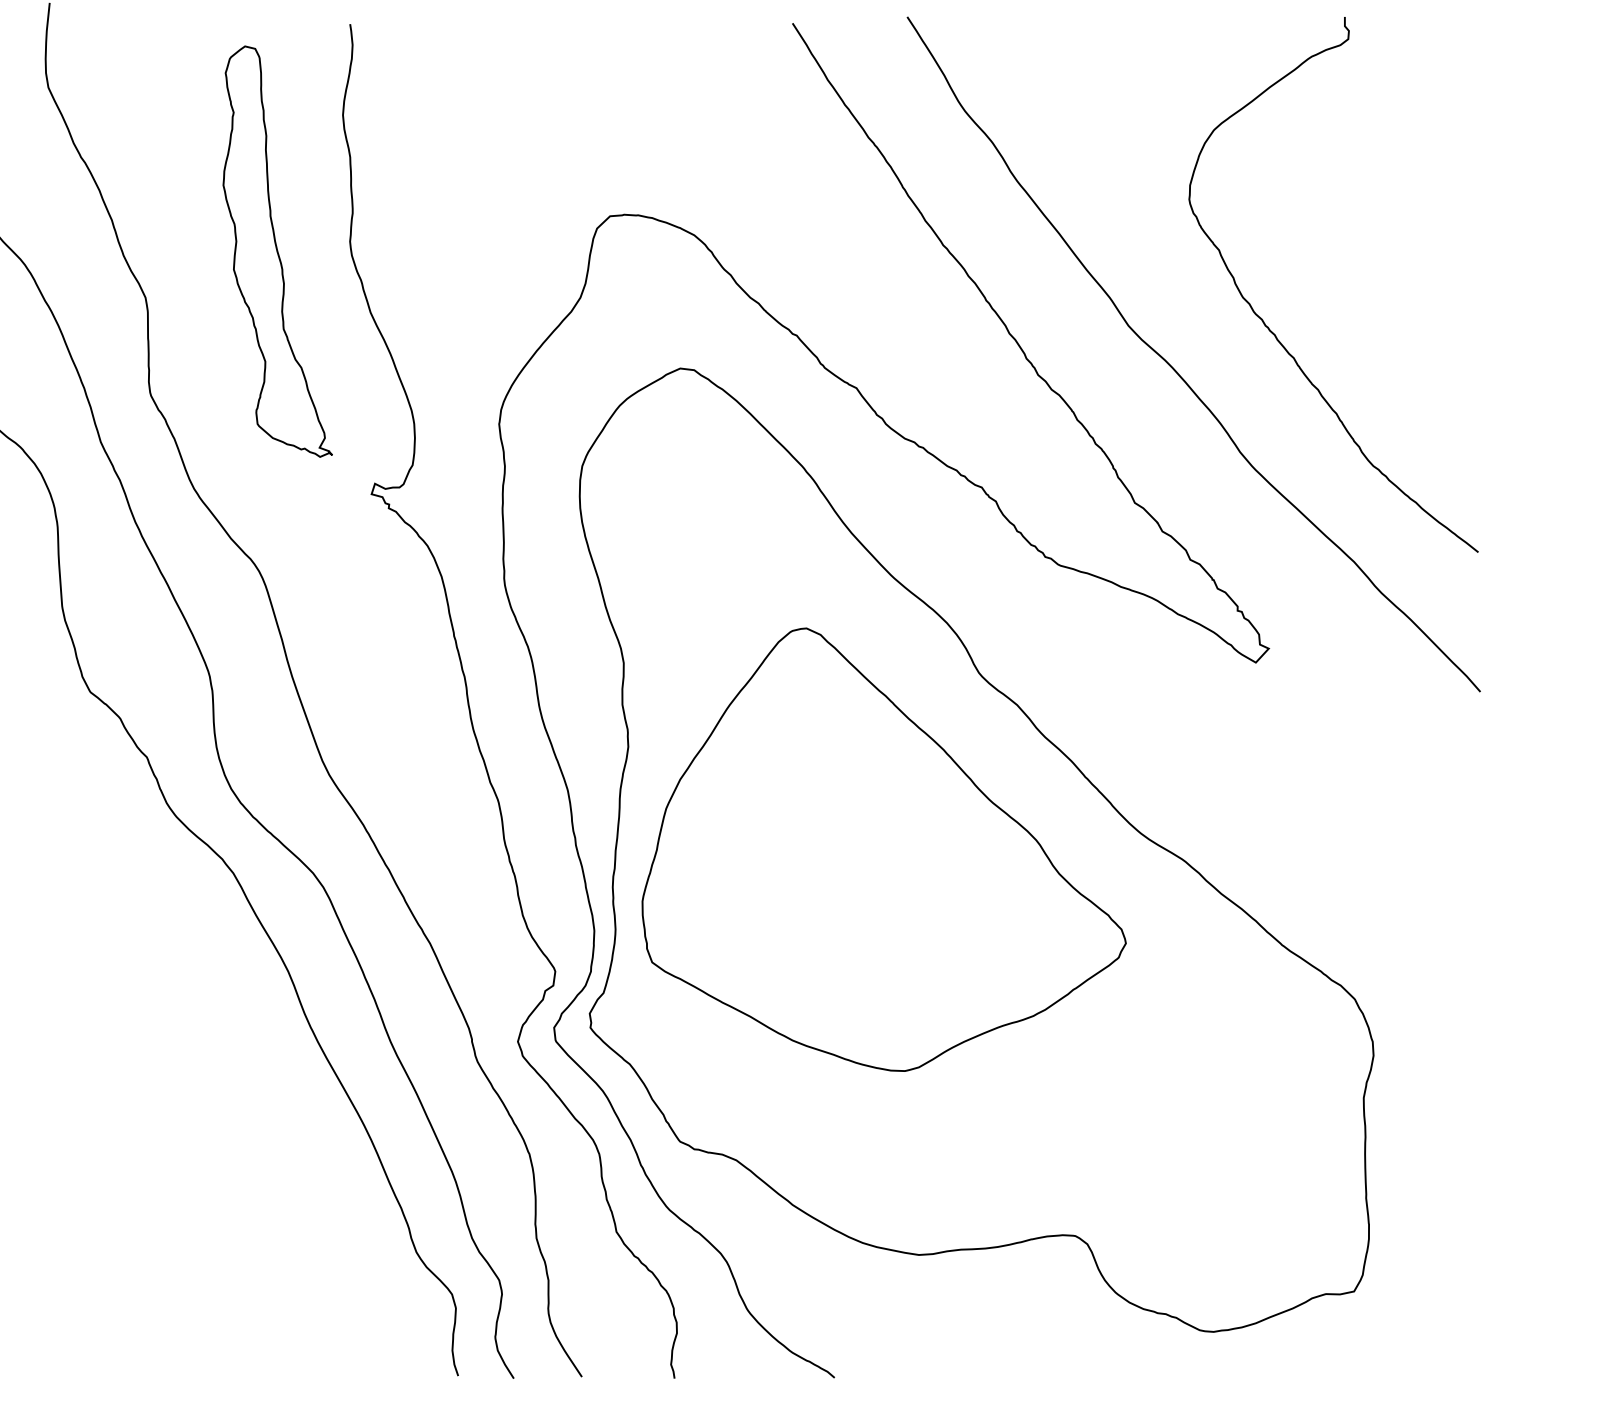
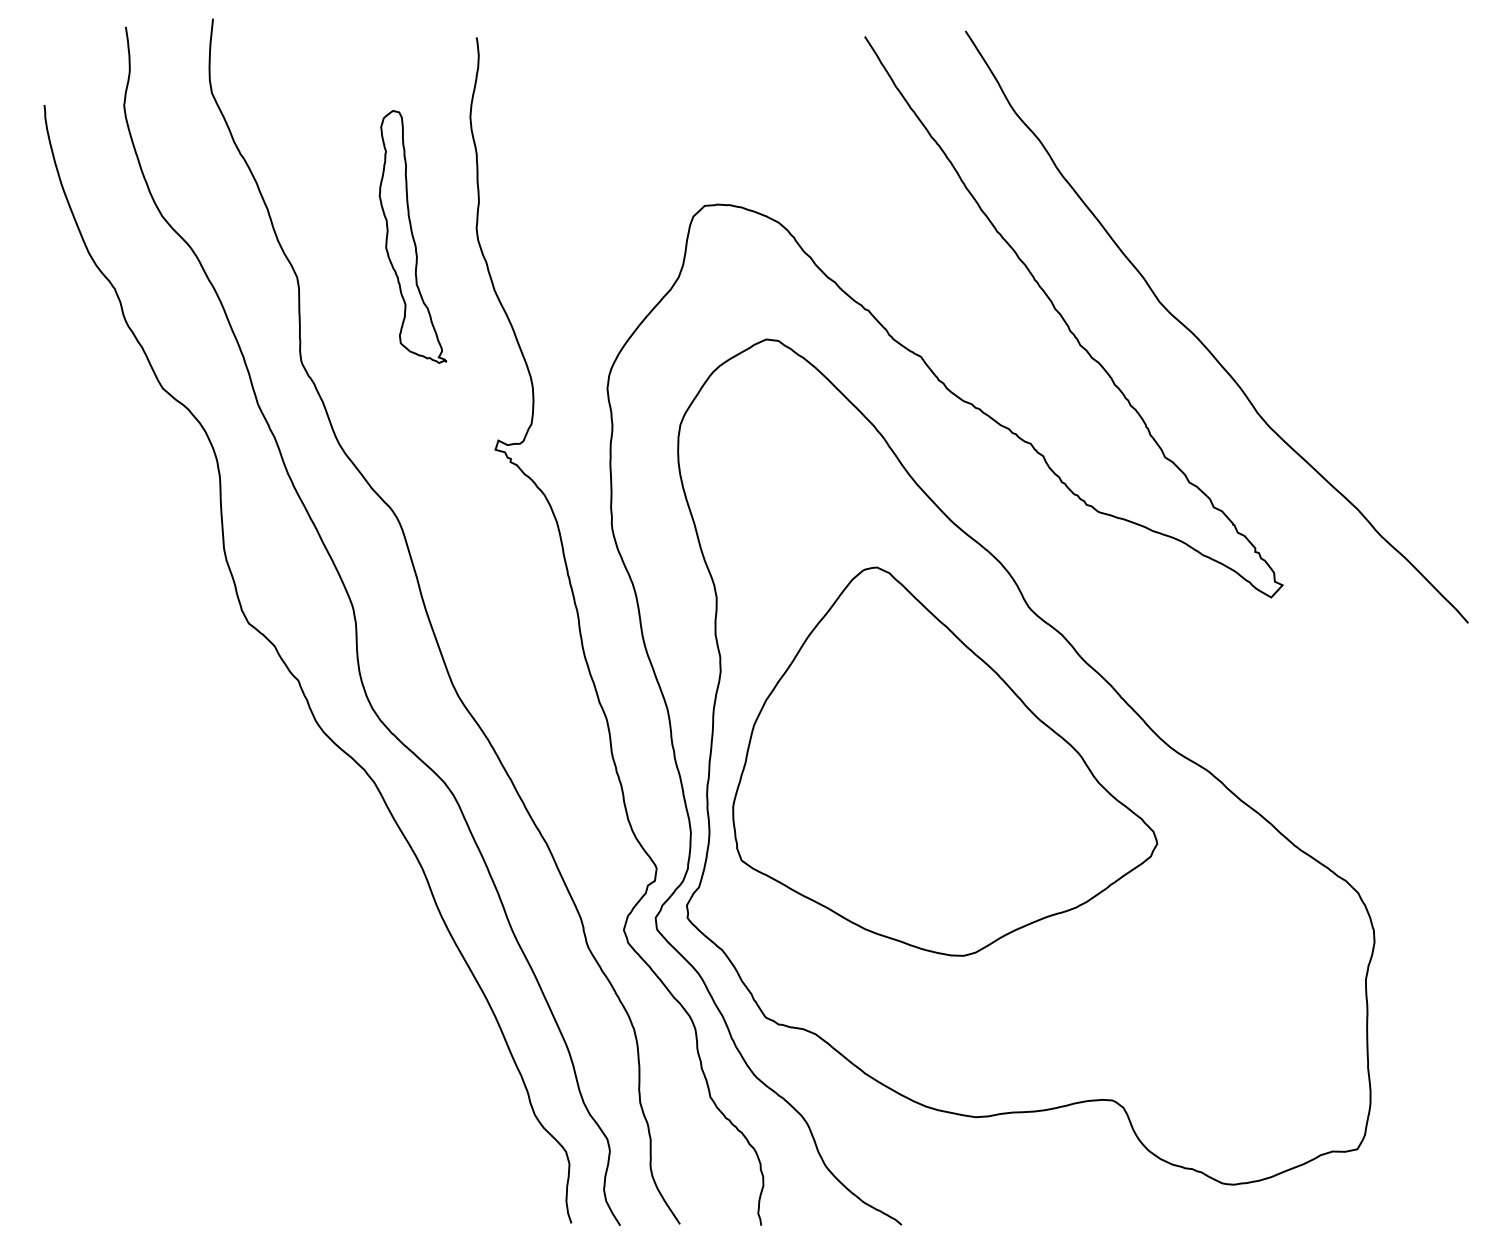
part: (277, 251) -> (412, 236), size x0.7
curve: (1276, 335) -> (1289, 310), removed

